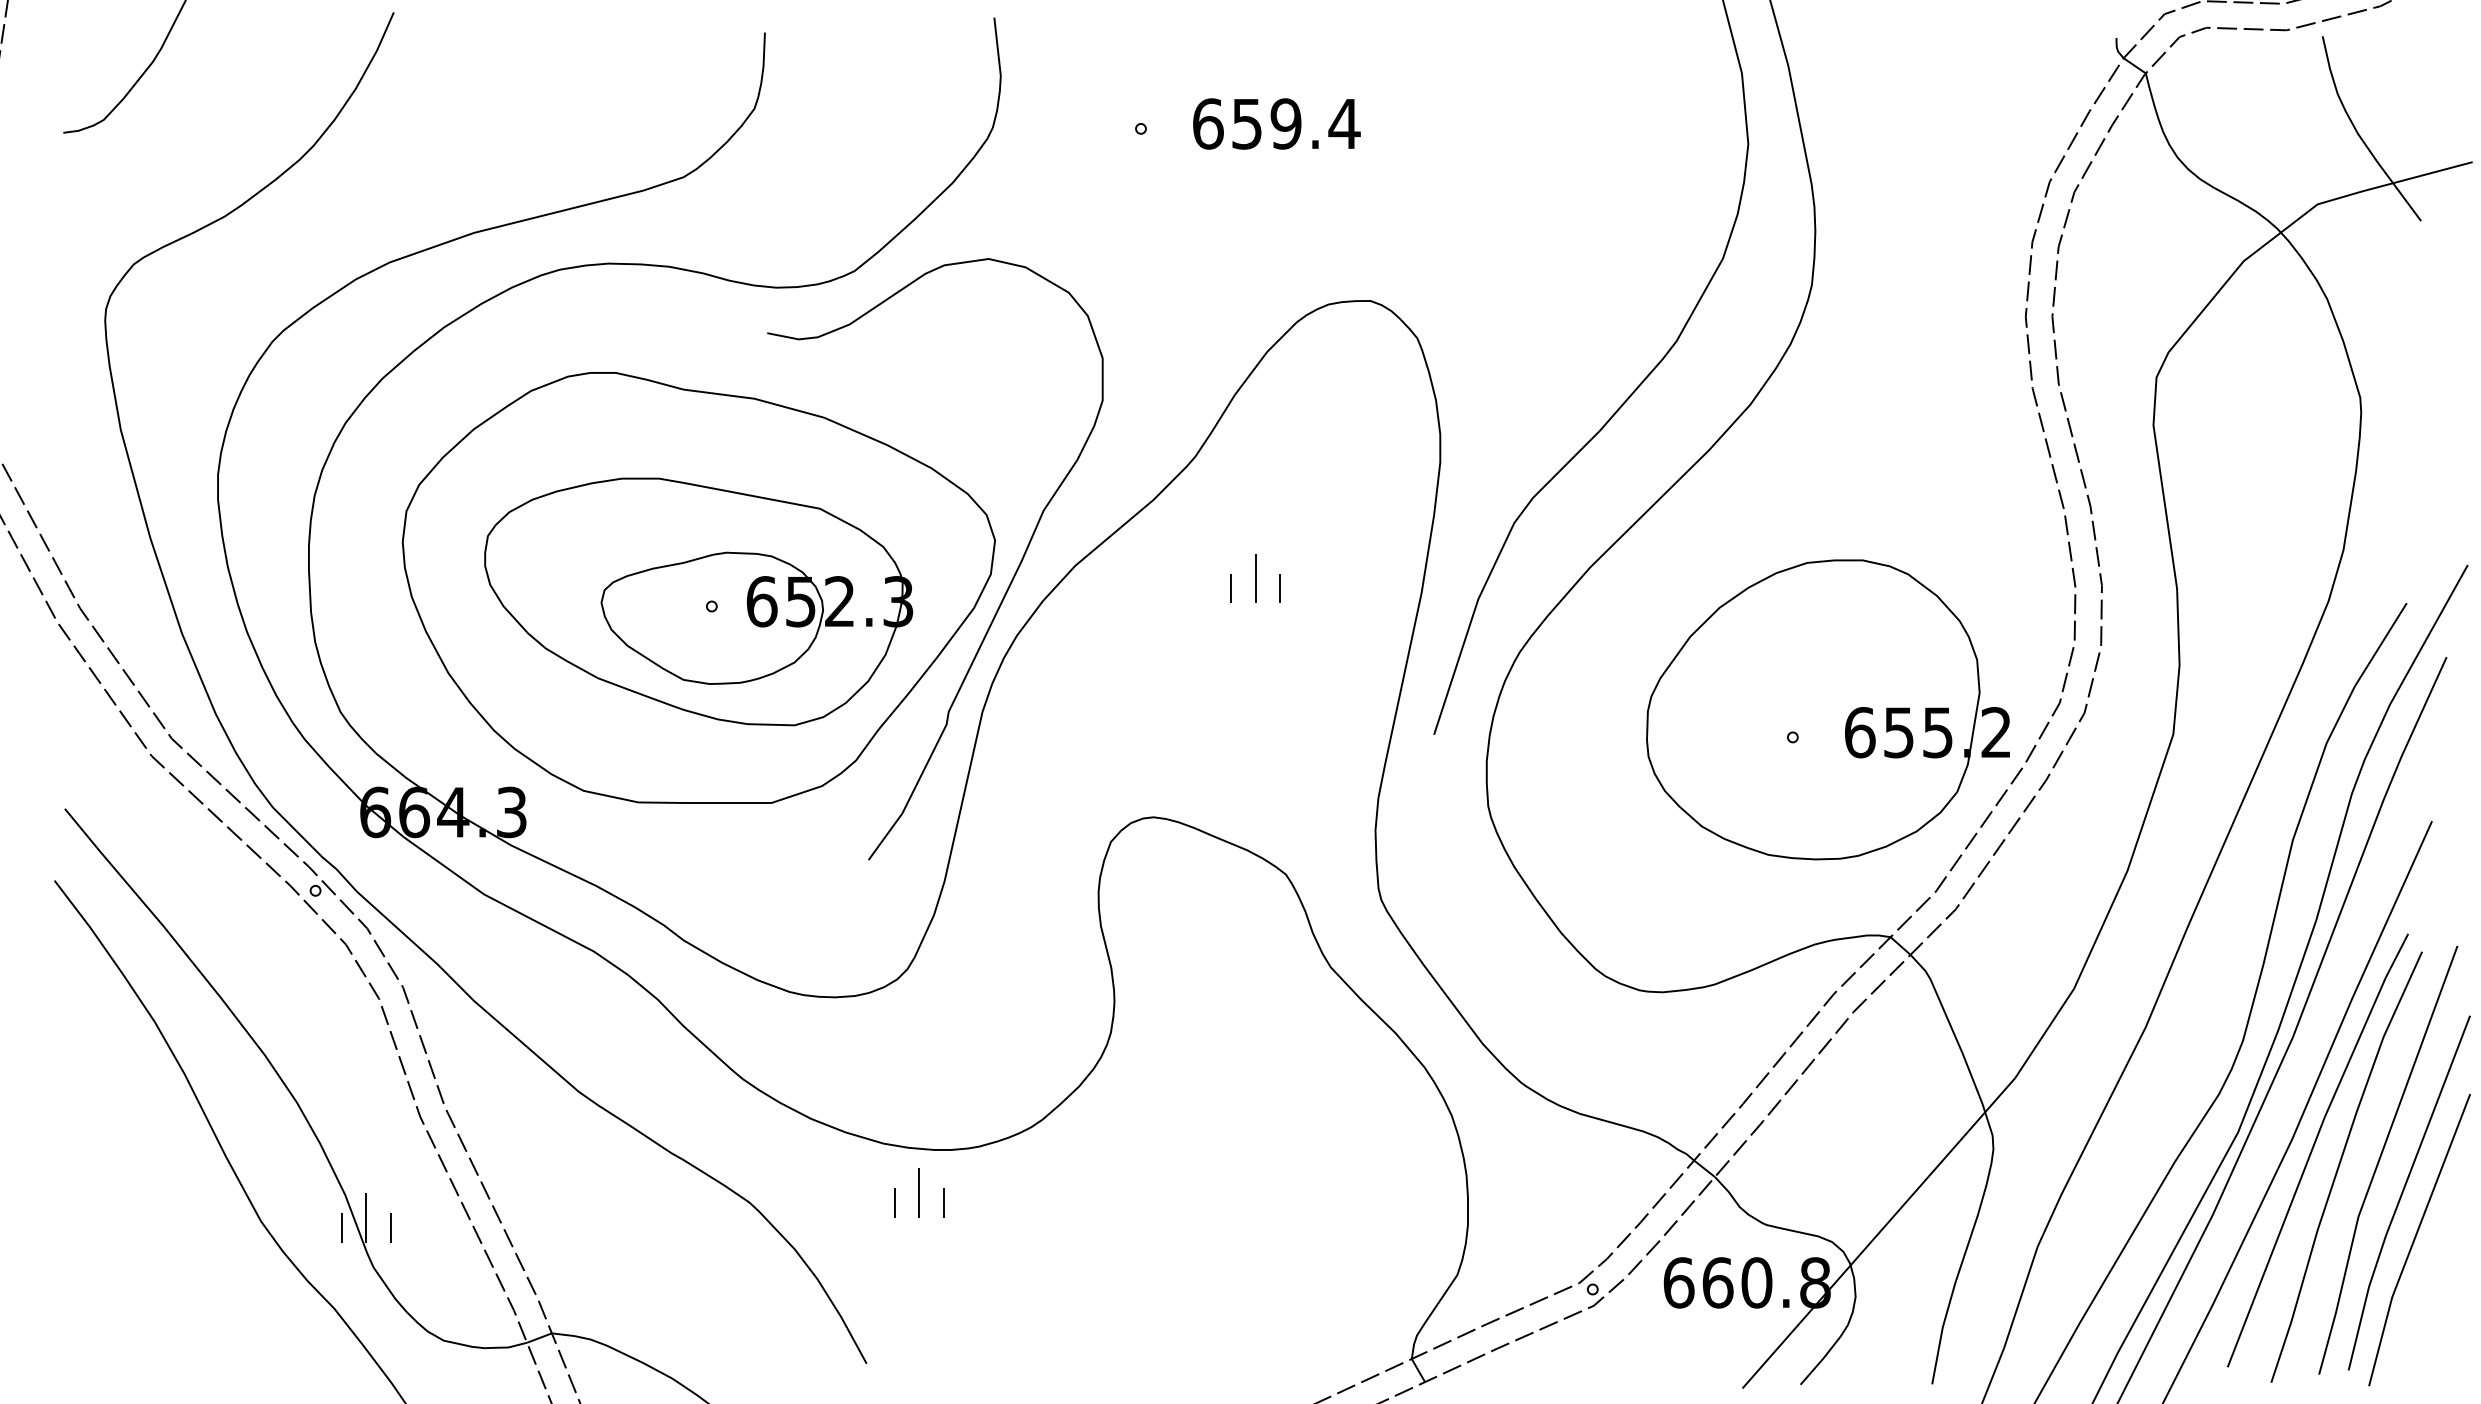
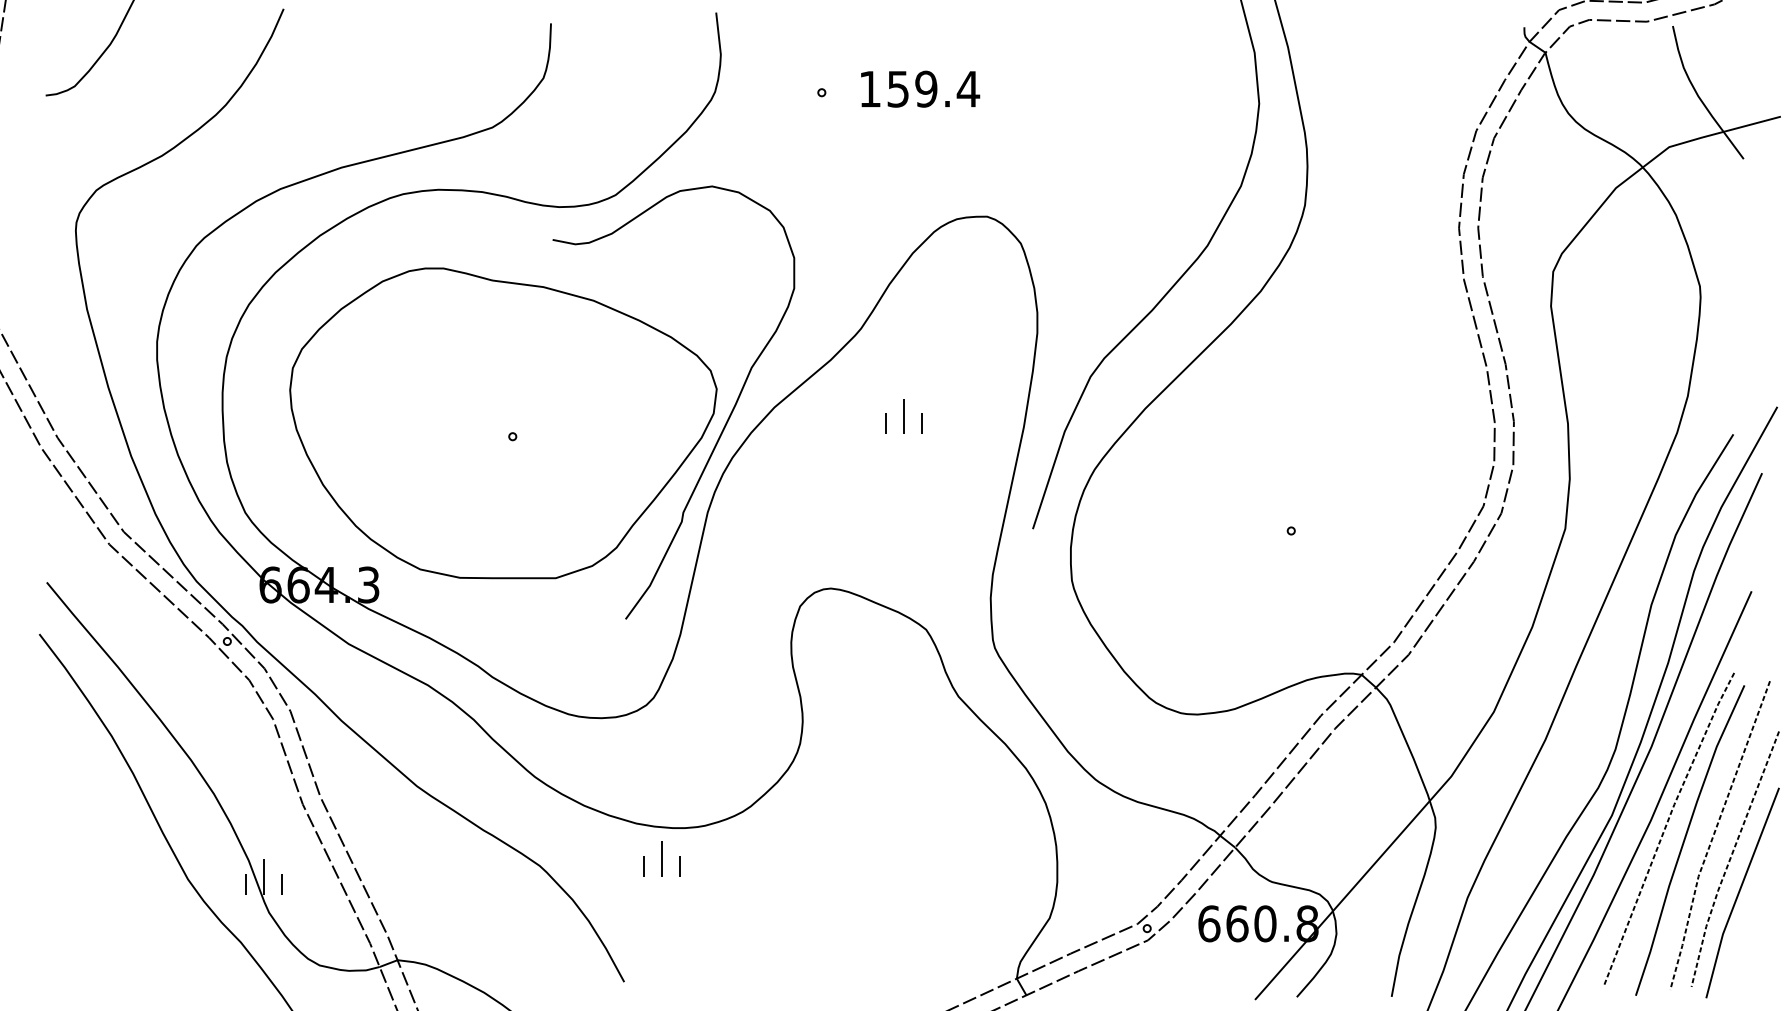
text: (1208, 123) -> (870, 88), 659.4 -> 159.4
part: (698, 601) -> (503, 433), removed
part: (1827, 709) -> (1316, 510), removed
line: (2313, 1146) -> (1666, 825), solid -> dashed
line: (2379, 1158) -> (1713, 834), solid -> dashed
line: (2402, 1193) -> (1730, 859), solid -> dashed

